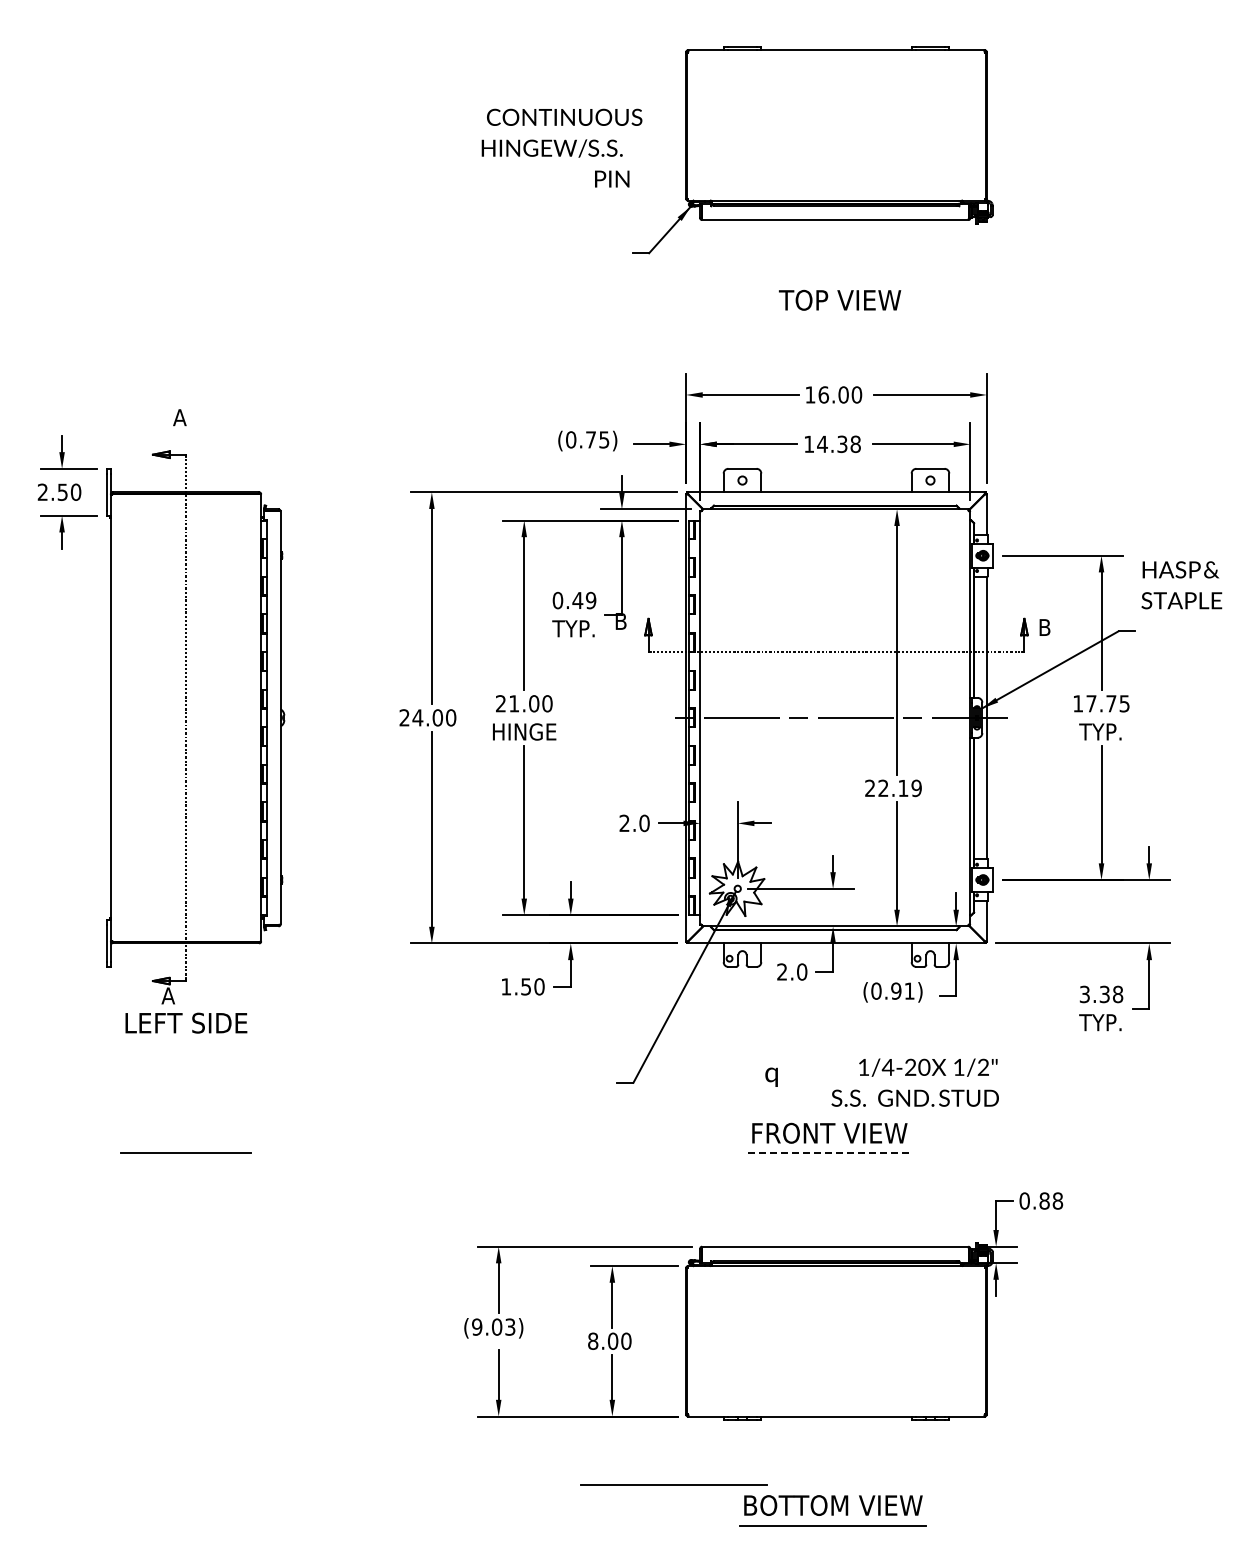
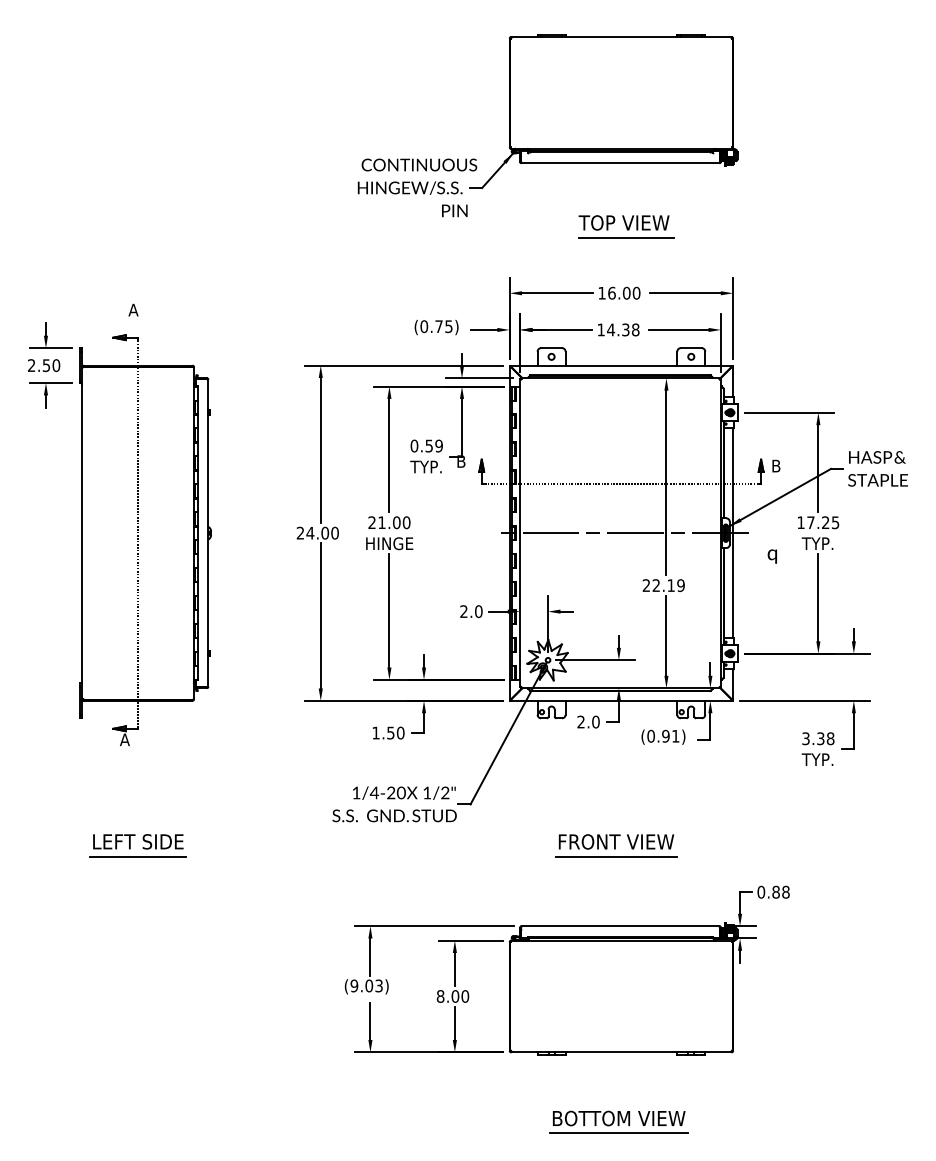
text: (561, 147) -> (417, 187), moved
line: (842, 319) -> (625, 237), added
text: (1181, 585) -> (877, 469), moved
text: (577, 600) -> (428, 445), 0.49 -> 0.59
text: (1111, 703) -> (825, 522), 17.75 -> 17.25
text: (186, 1022) -> (138, 841), moved
text: (771, 1076) -> (772, 555), moved
text: (914, 1082) -> (394, 804), moved
line: (829, 1153) -> (616, 856), dashed -> solid
line: (673, 1484) -> (500, 1102), removed

